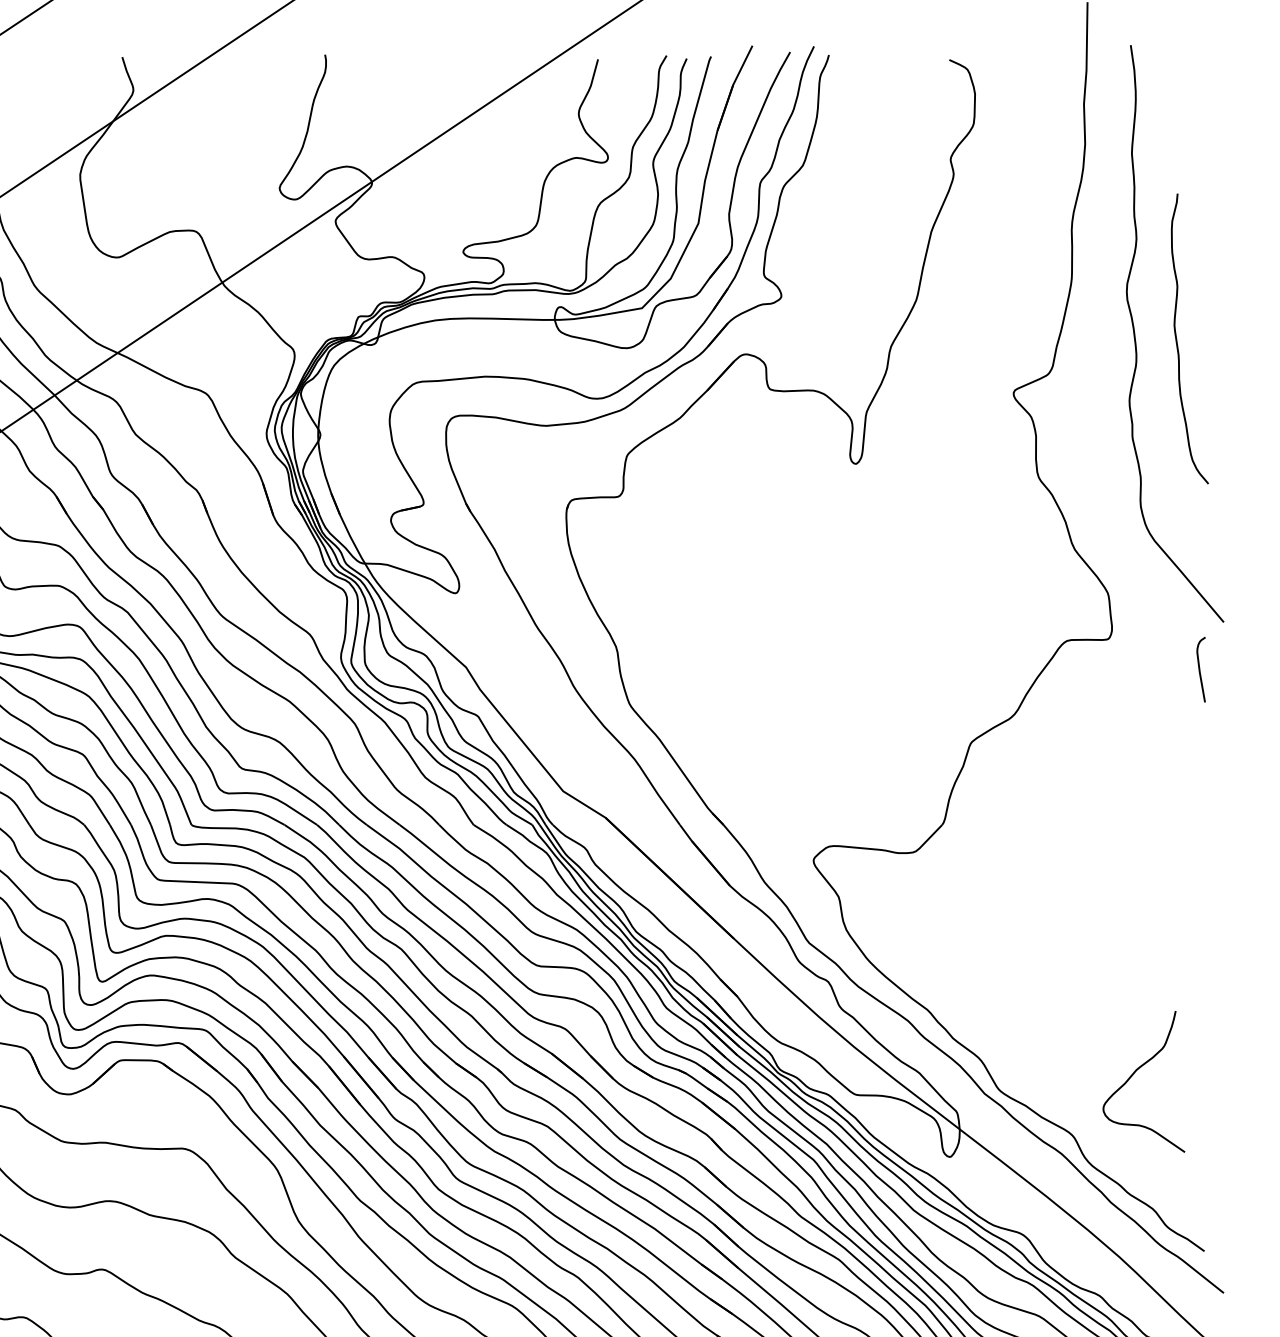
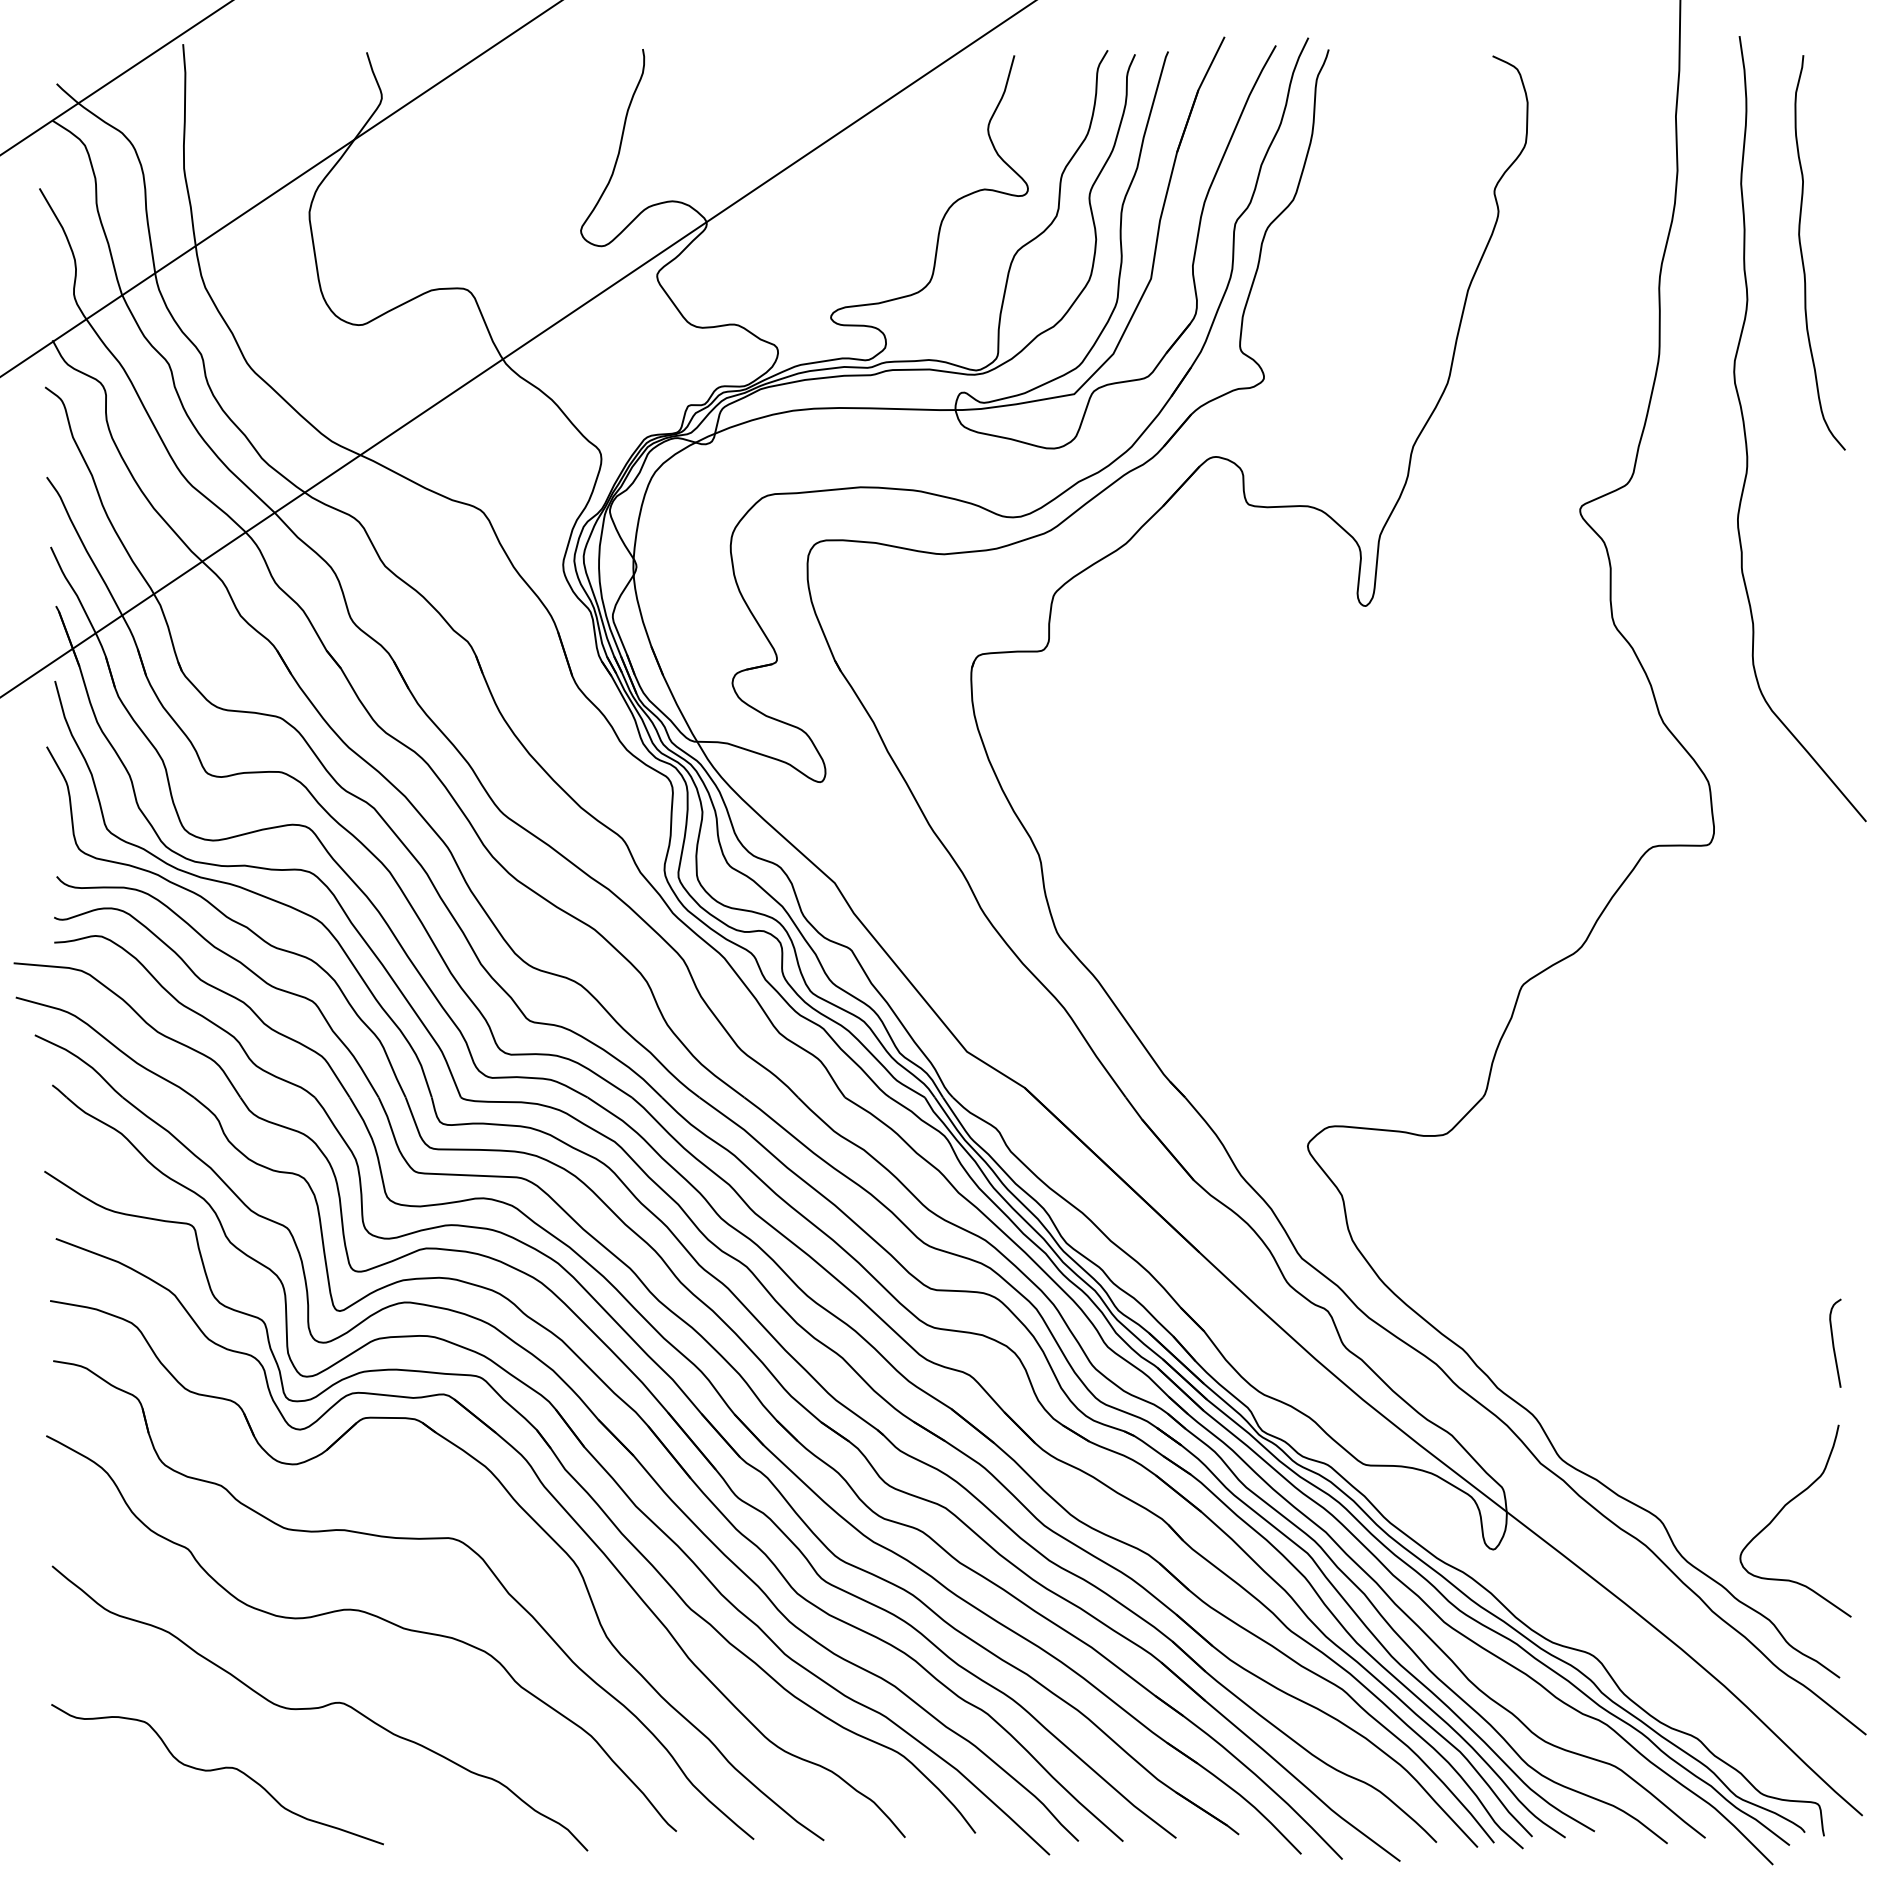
curve: (1176, 338) -> (1802, 252), moved
curve: (1199, 669) -> (1833, 1342), moved
curve: (1134, 1073) -> (1782, 1510), moved

